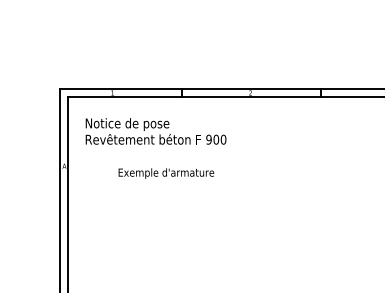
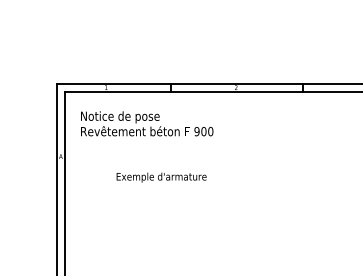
text: (166, 173) -> (161, 177), moved

